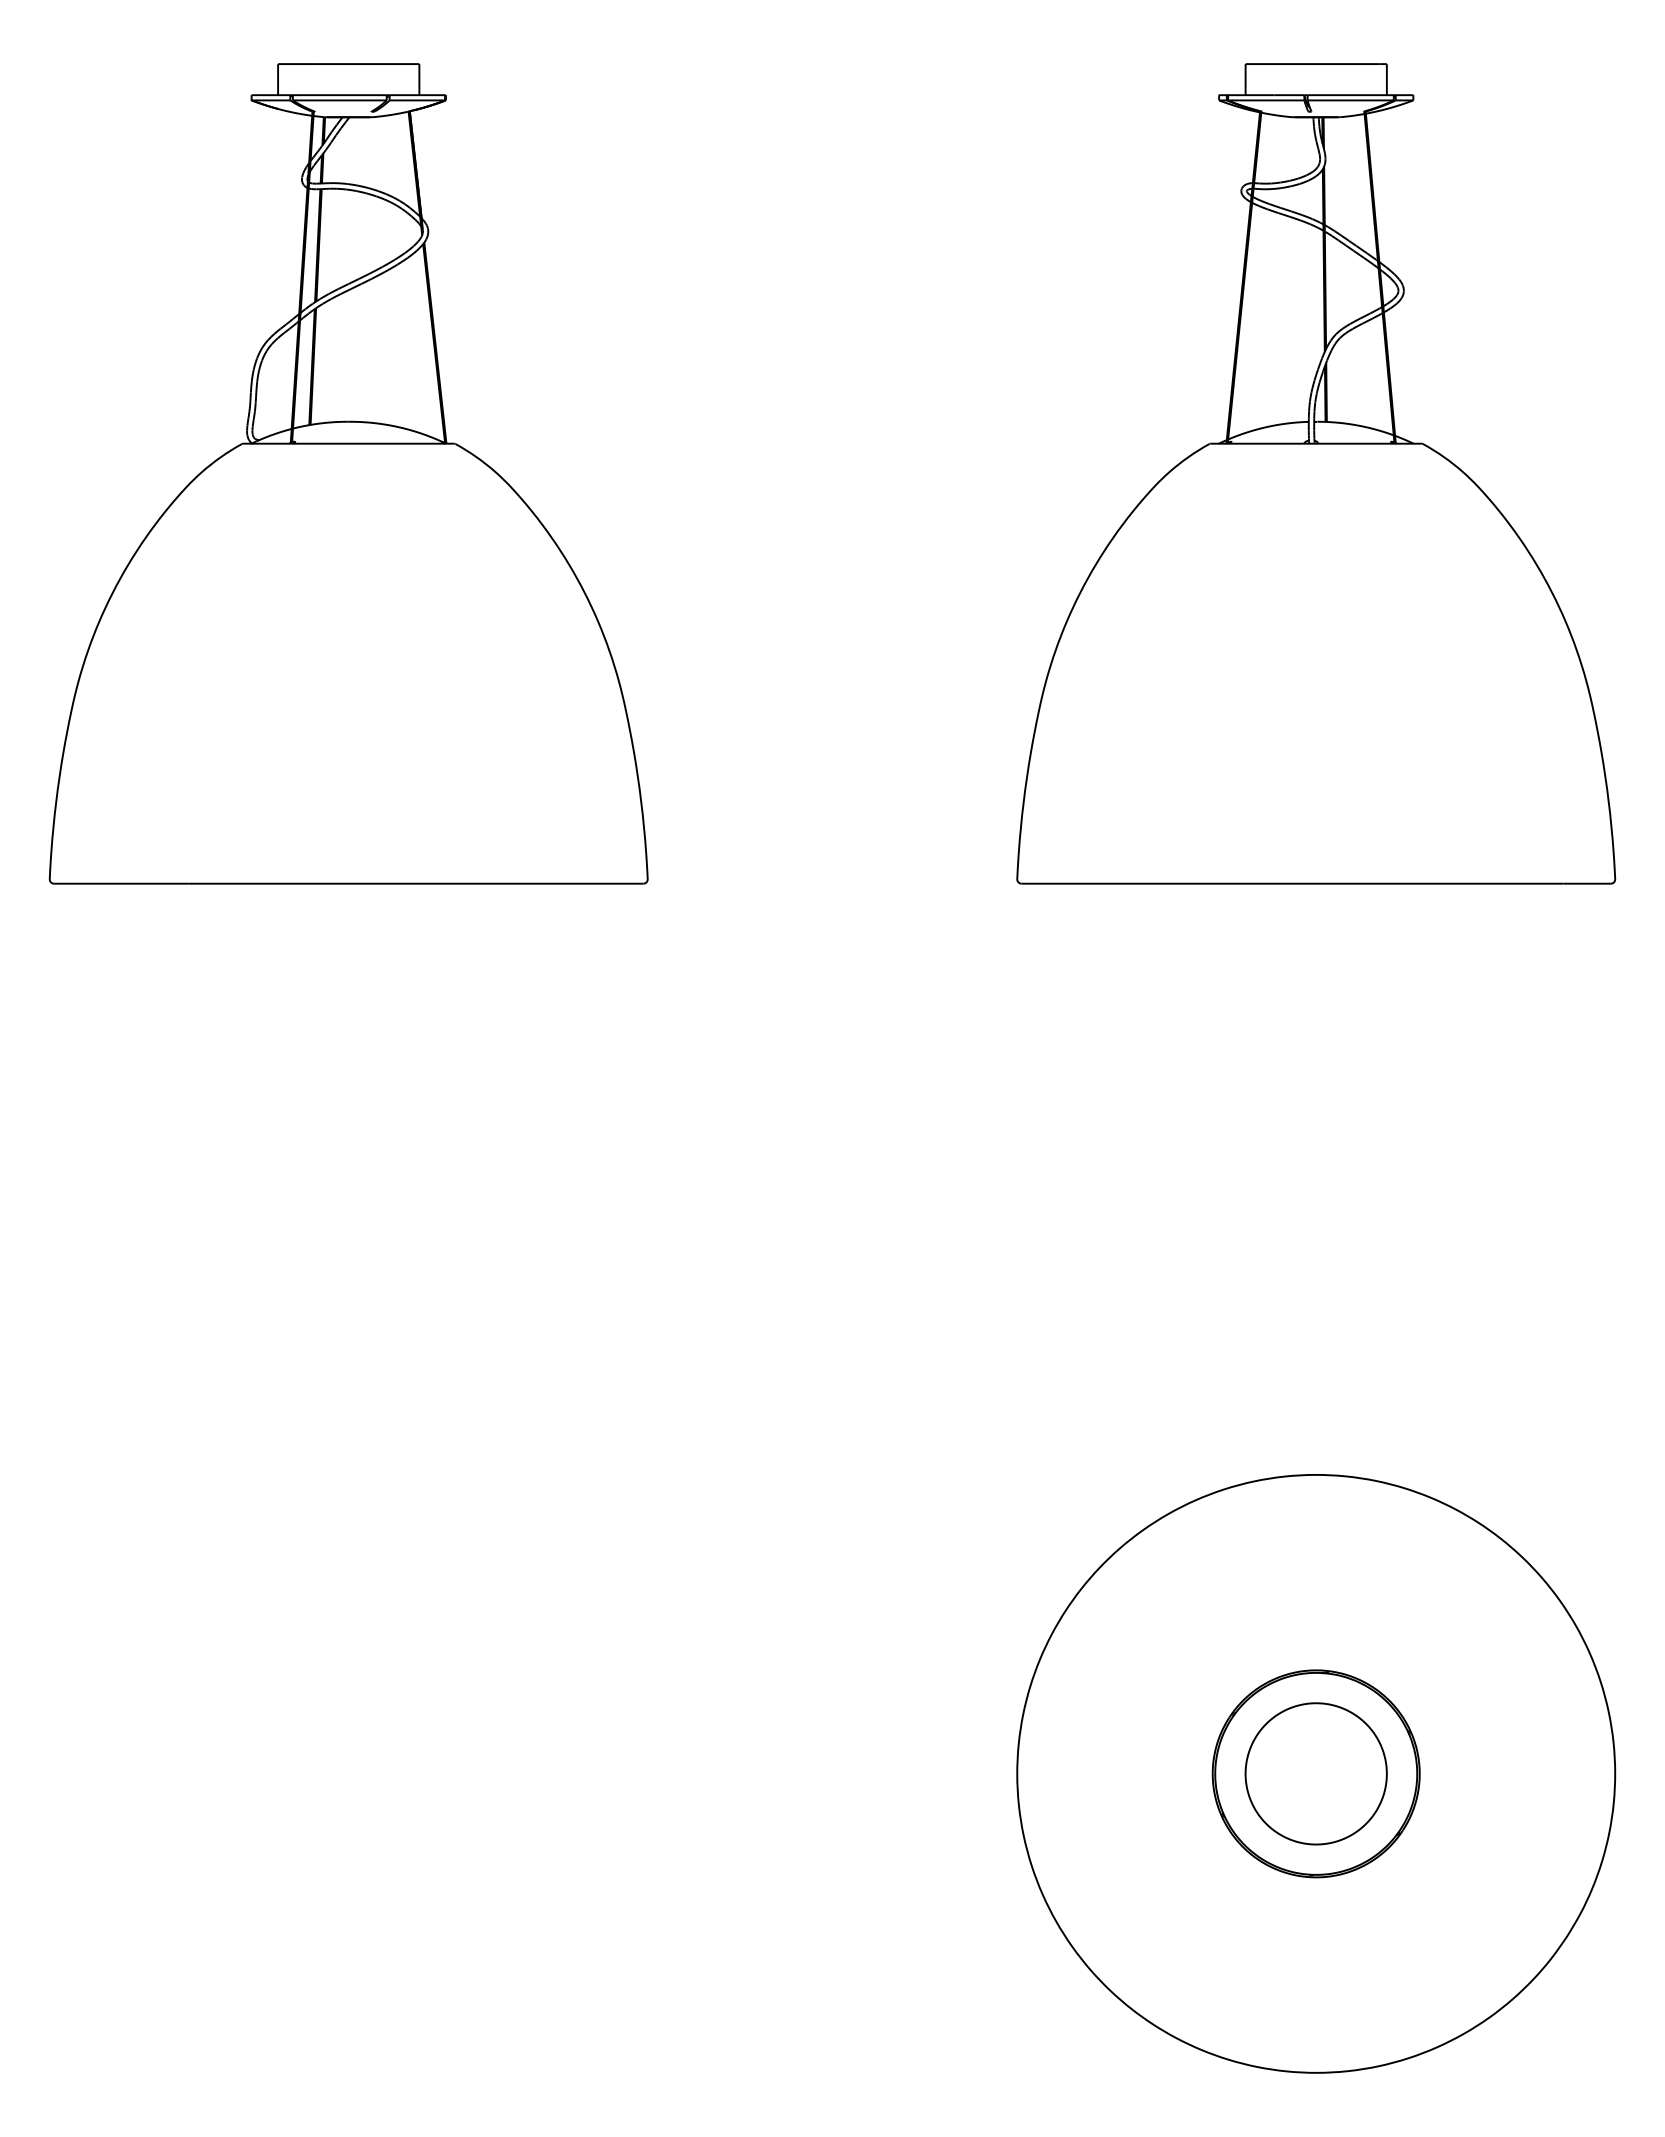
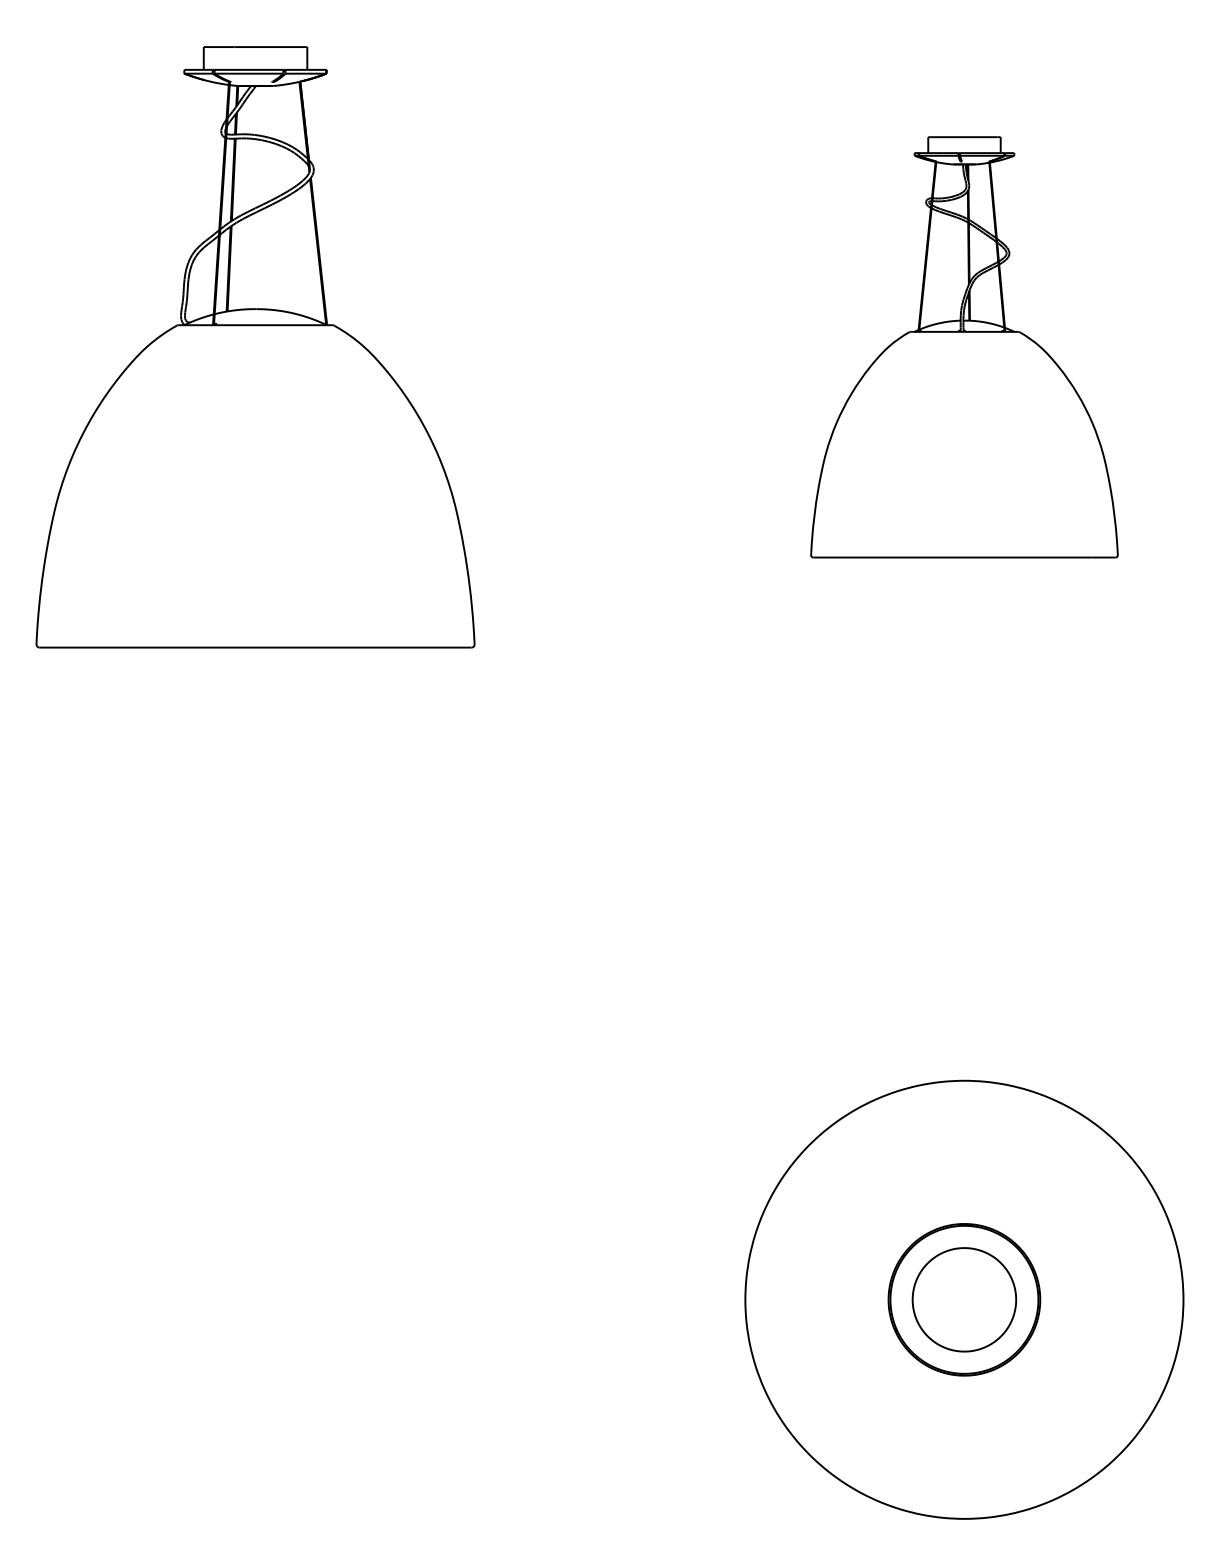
part: (1316, 473) -> (964, 347), size x0.7

